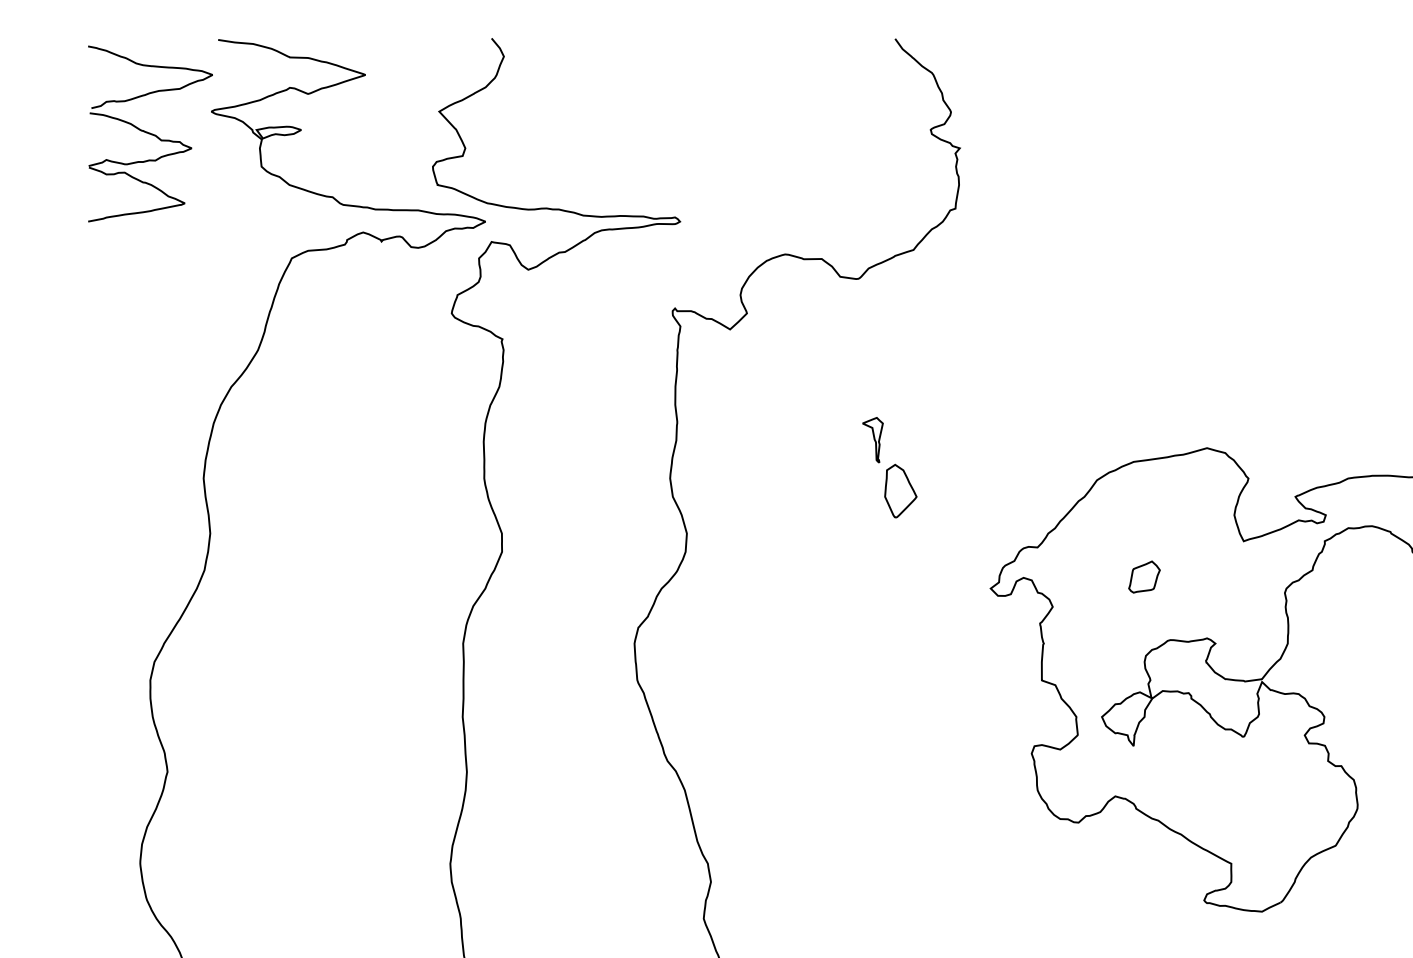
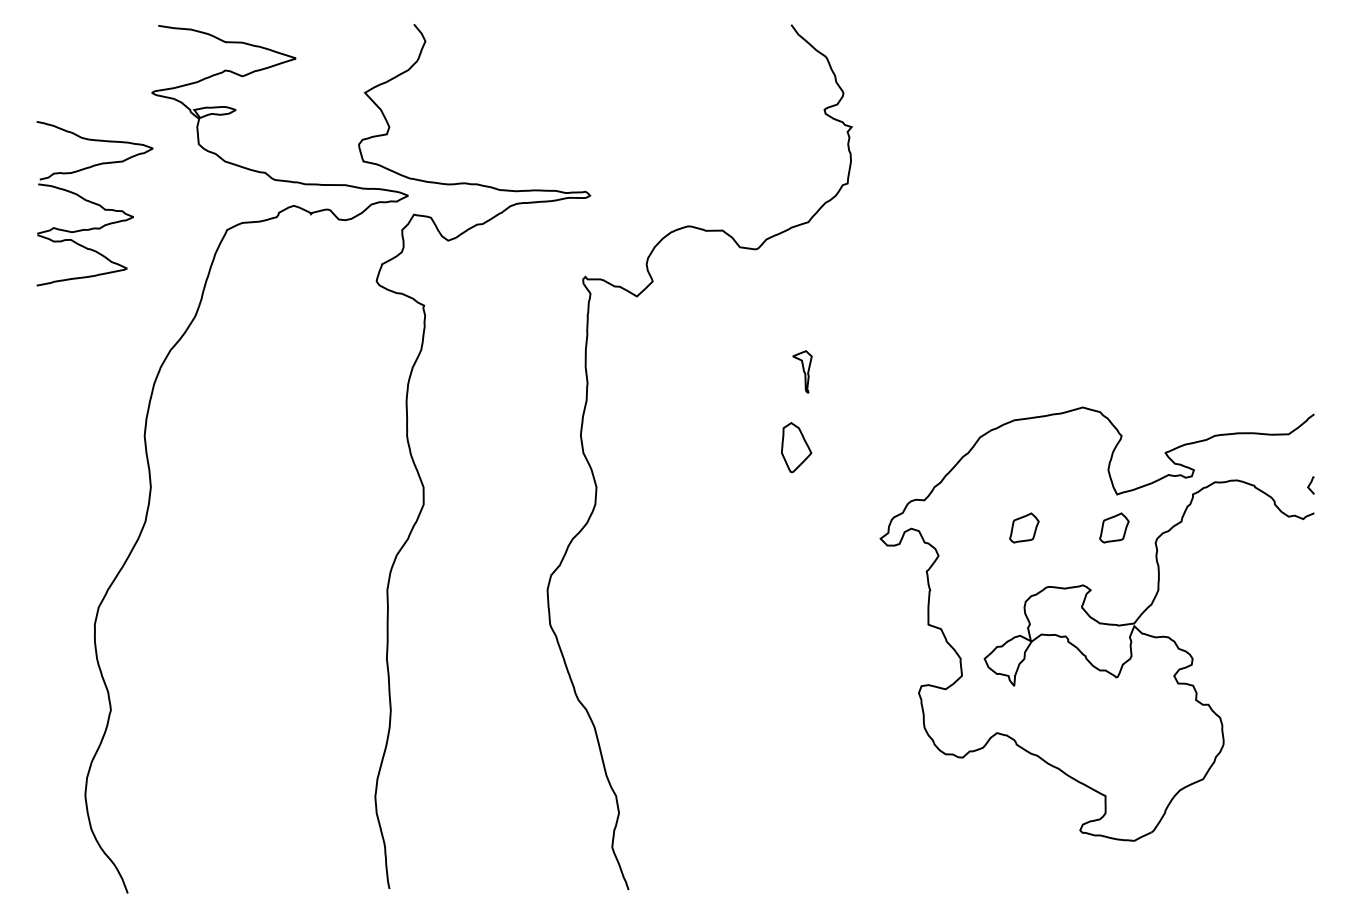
part: (149, 133) -> (94, 203), moved
part: (872, 439) -> (802, 371), moved
part: (1240, 576) -> (1114, 527), added

